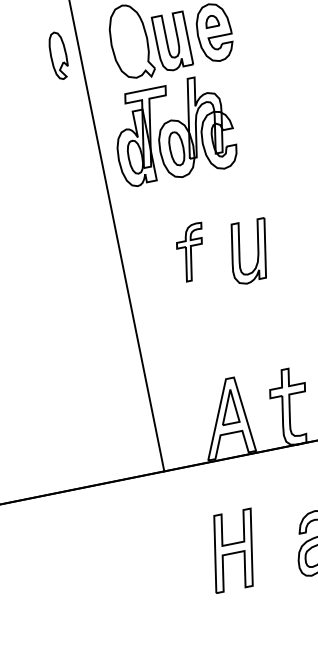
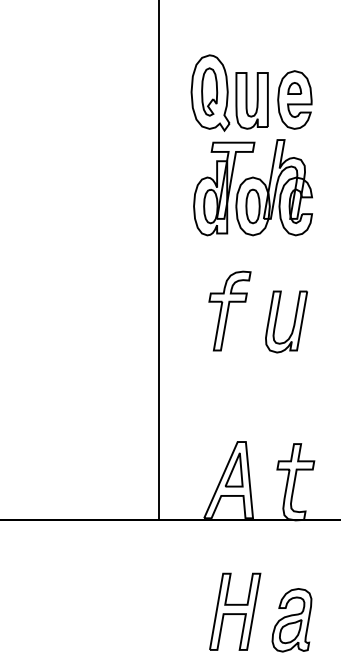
part: (58, 55) -> (209, 91), moved
part: (173, 130) -> (253, 187), moved
part: (191, 251) -> (229, 310), size x1.43
part: (233, 550) -> (235, 611), moved

